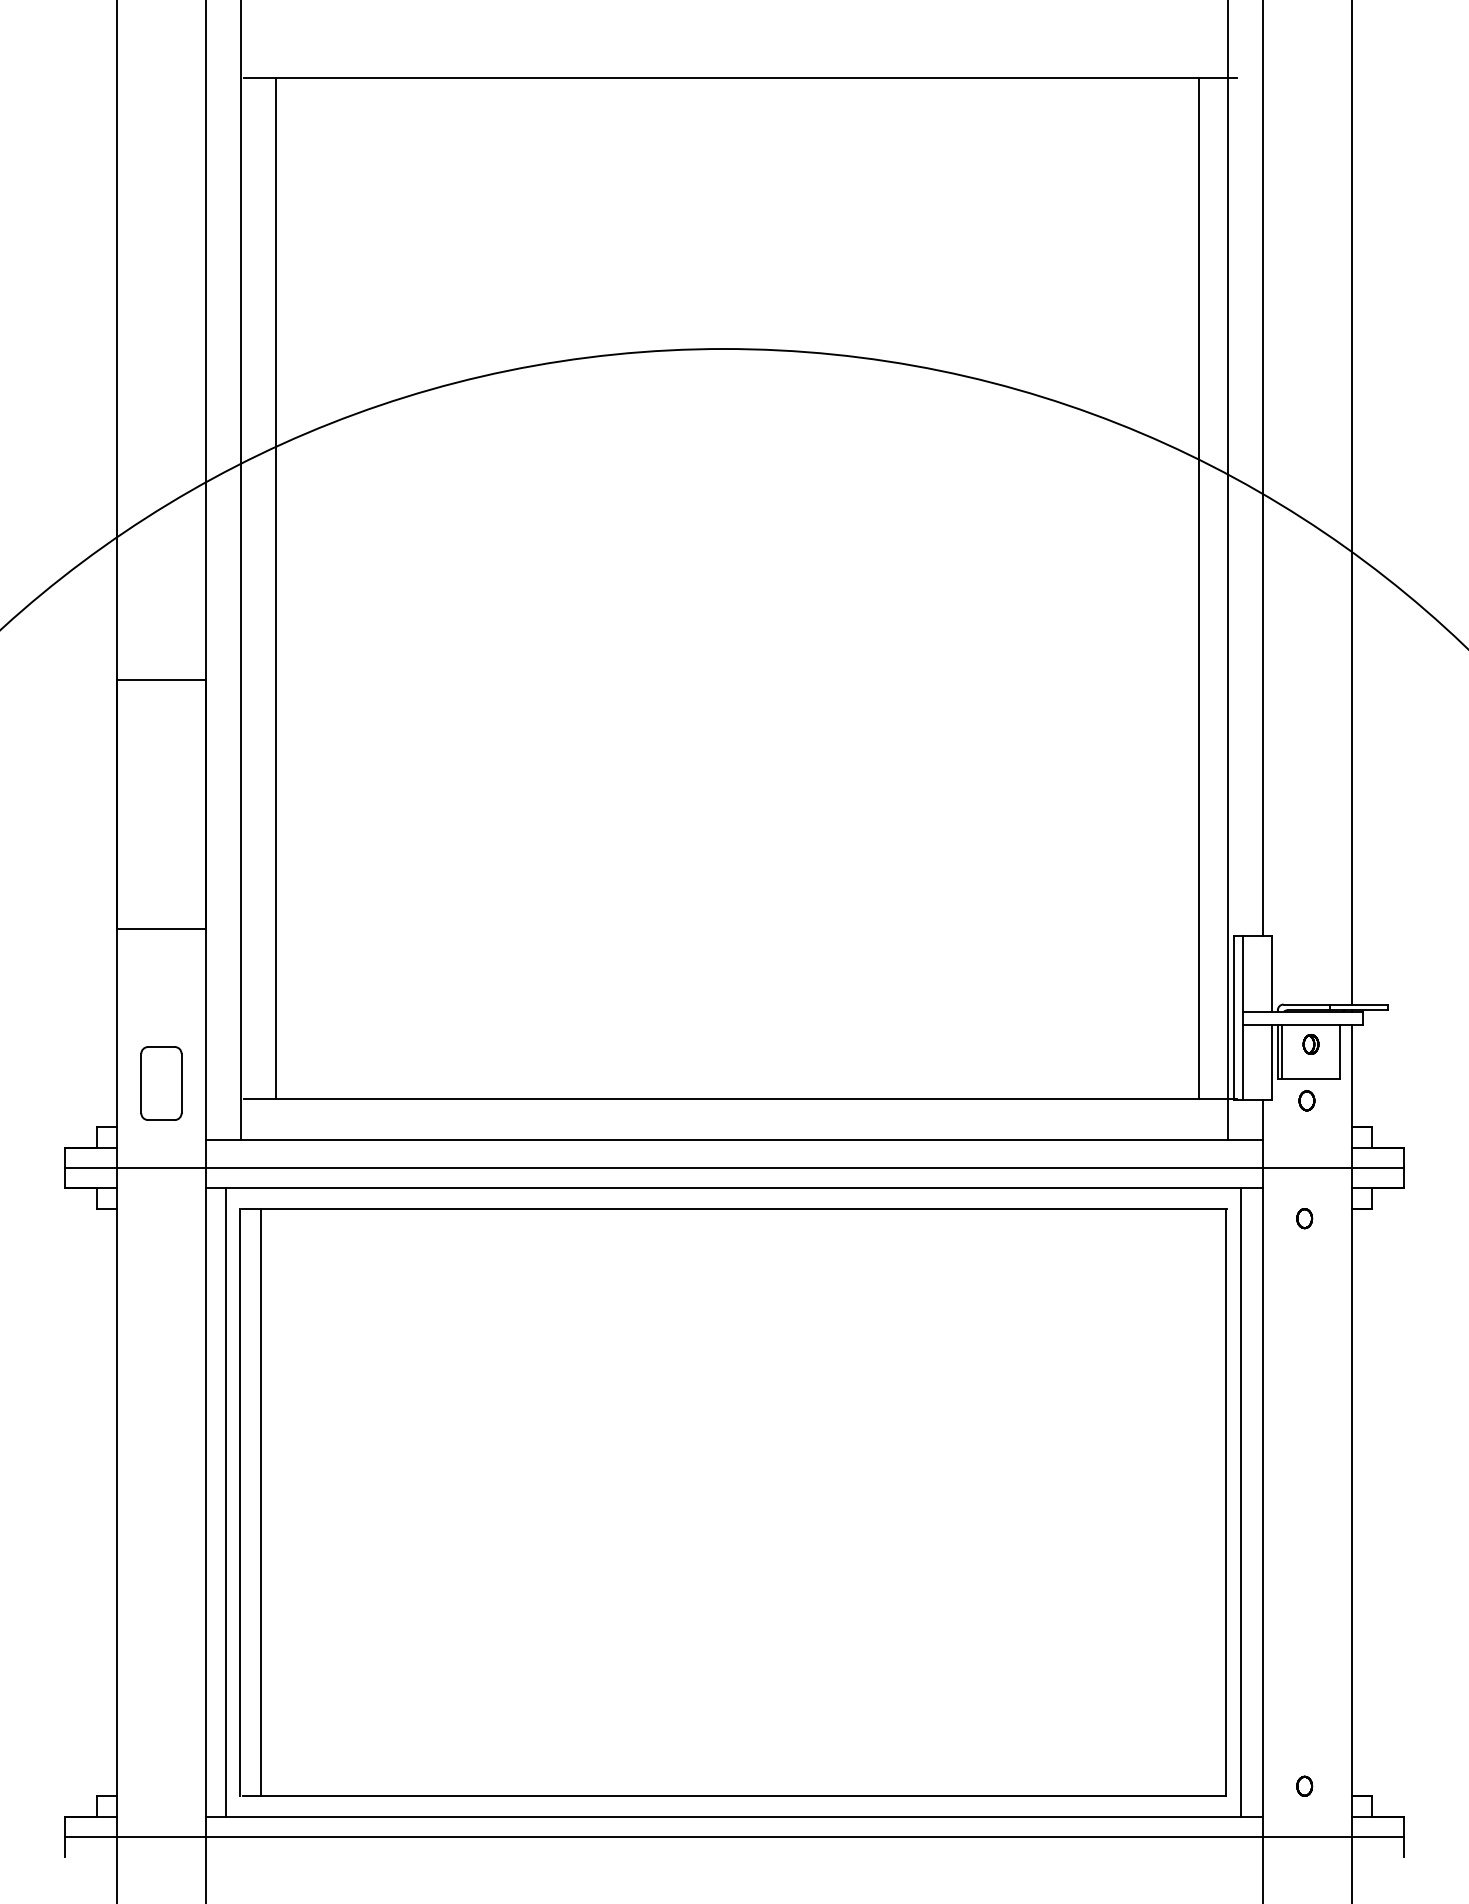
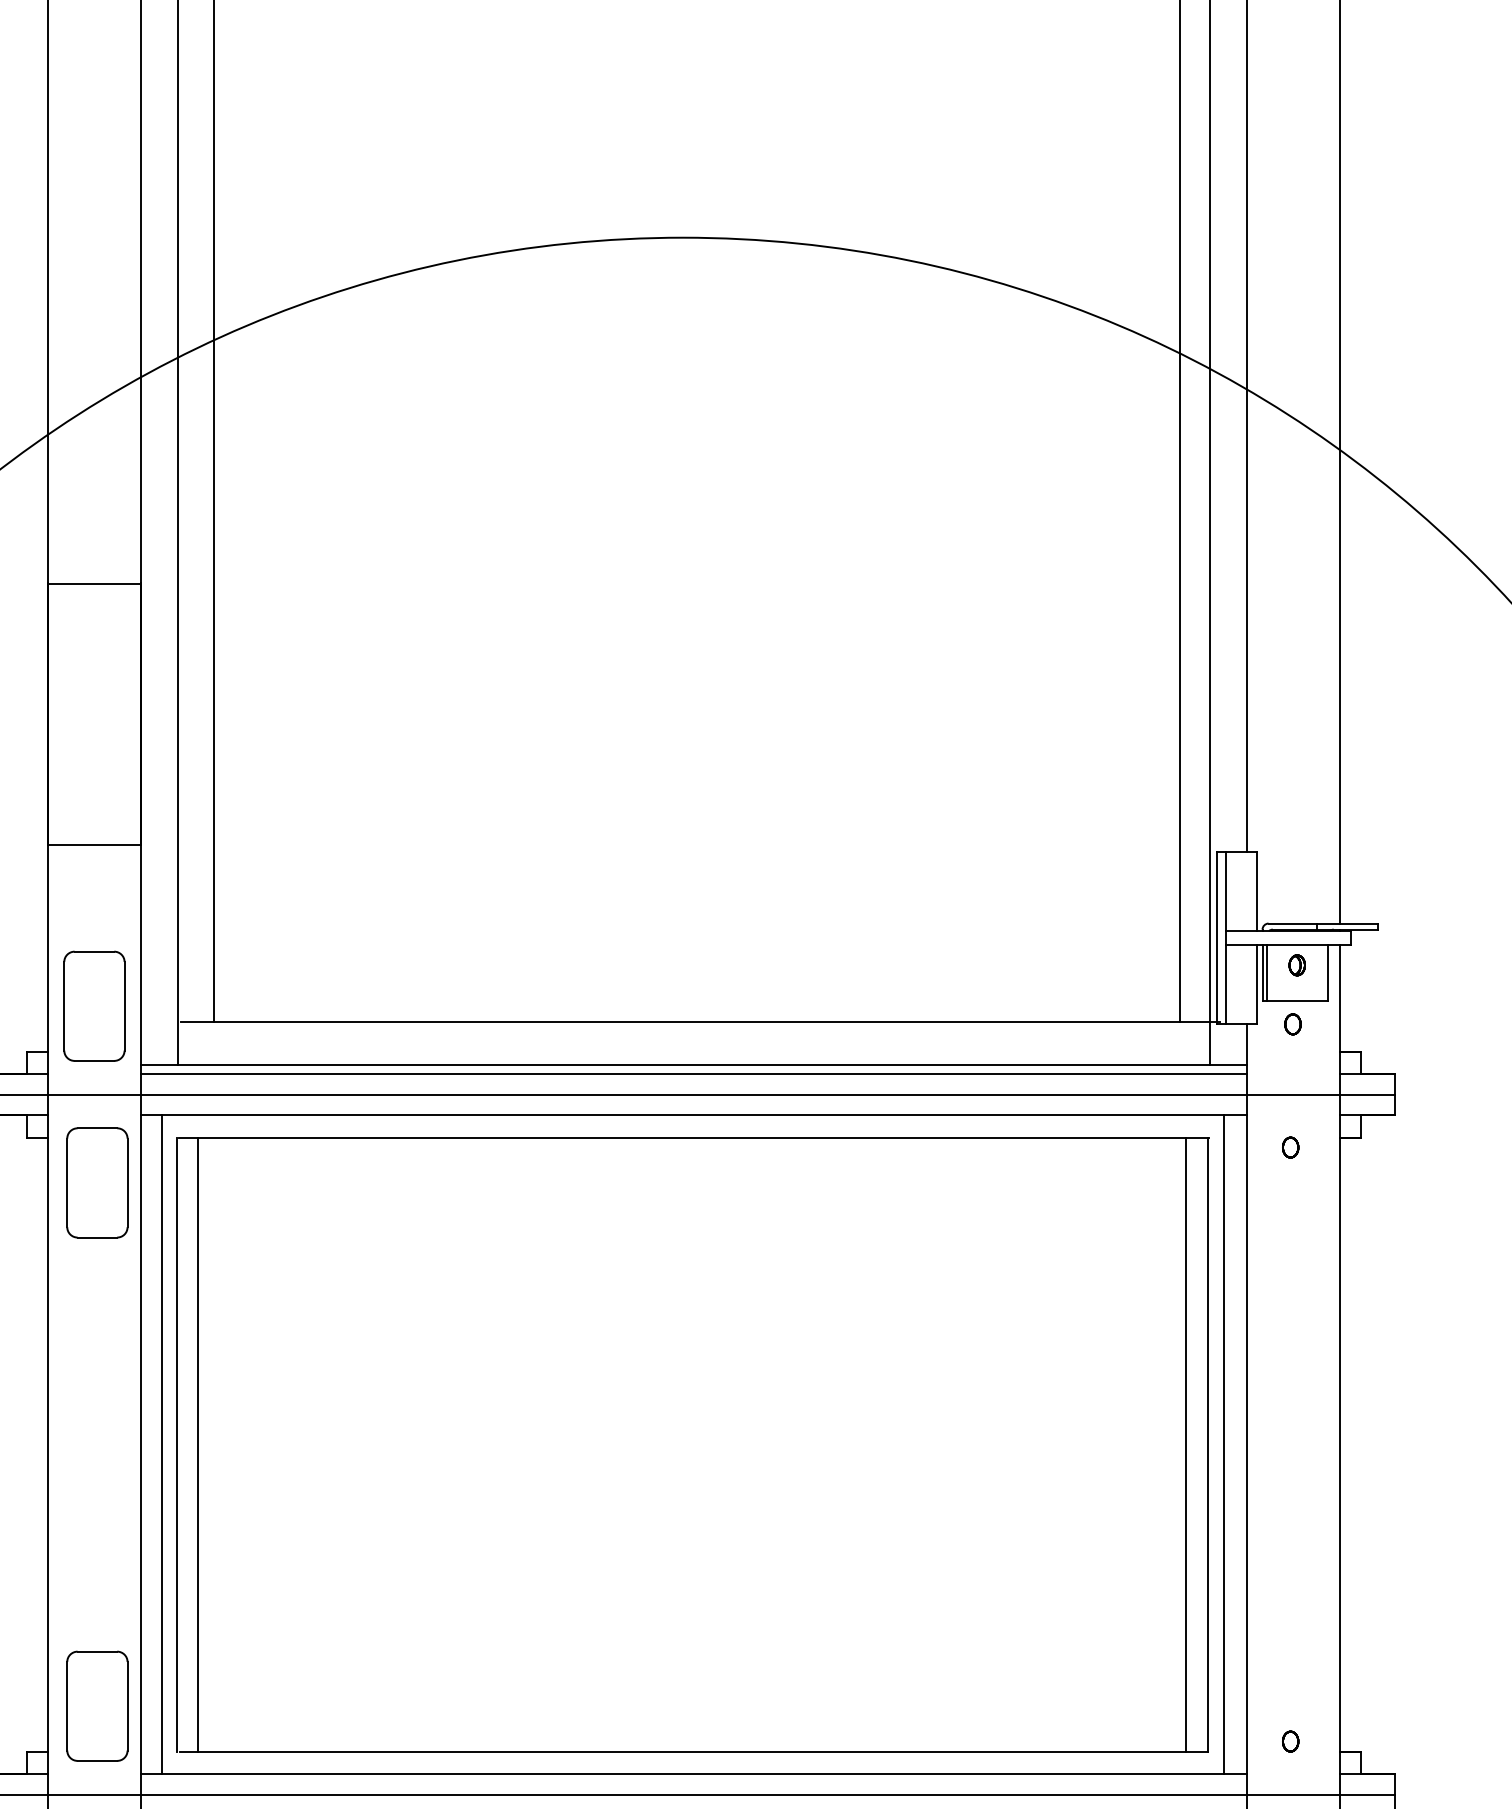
part: (161, 1083) -> (94, 1006), size x1.43
line: (734, 1148) -> (694, 1074), added
part: (163, 1252) -> (96, 1183), added
line: (1204, 1502) -> (1185, 1444), added
part: (163, 1752) -> (96, 1706), added

